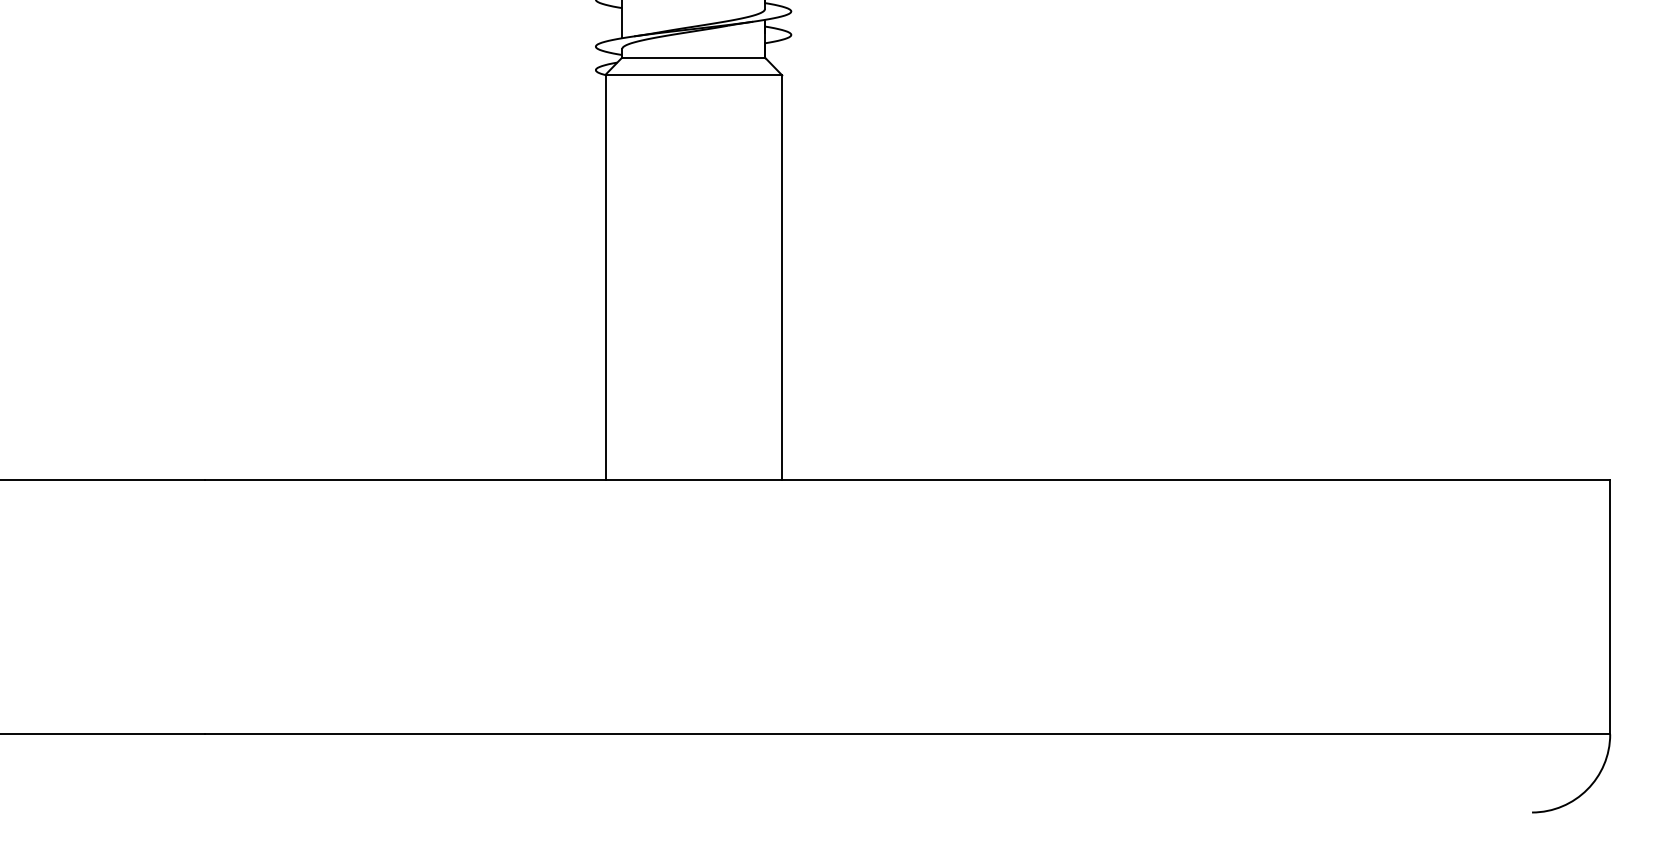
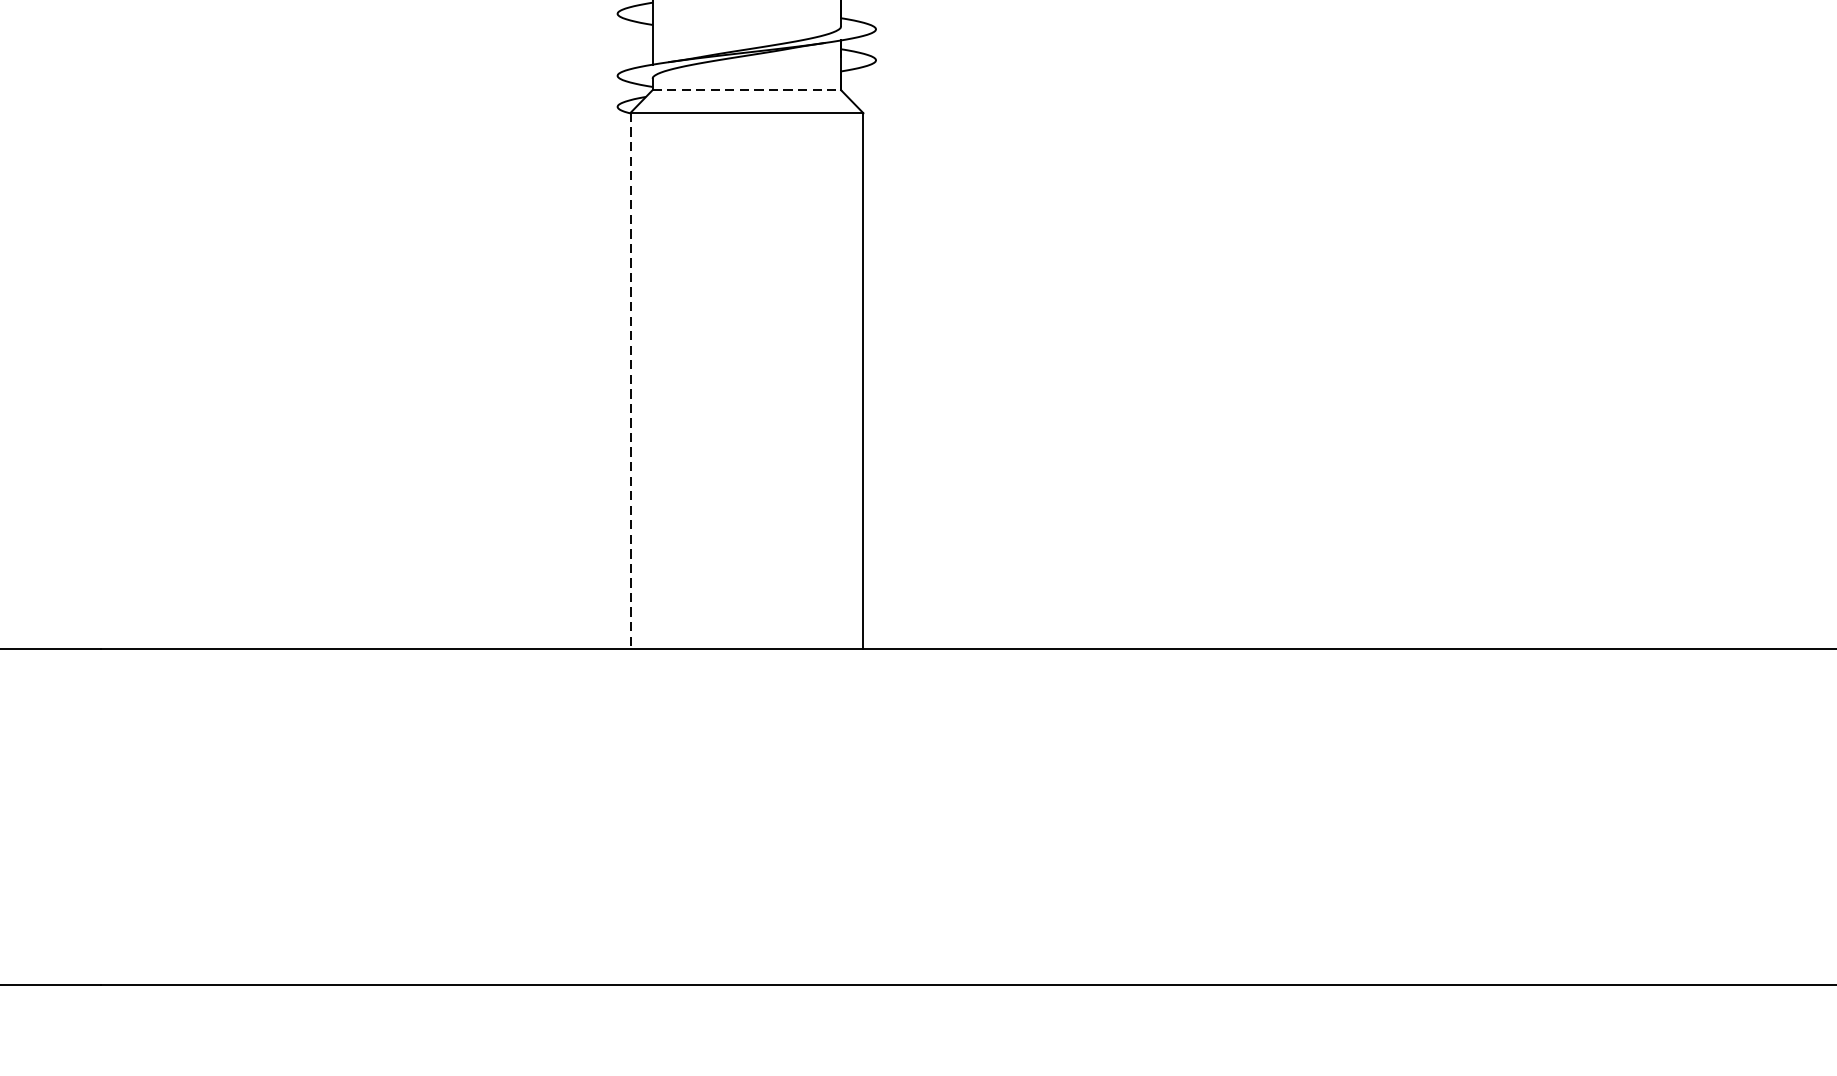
line: (694, 57) -> (748, 90), solid -> dashed
line: (605, 277) -> (630, 381), solid -> dashed

